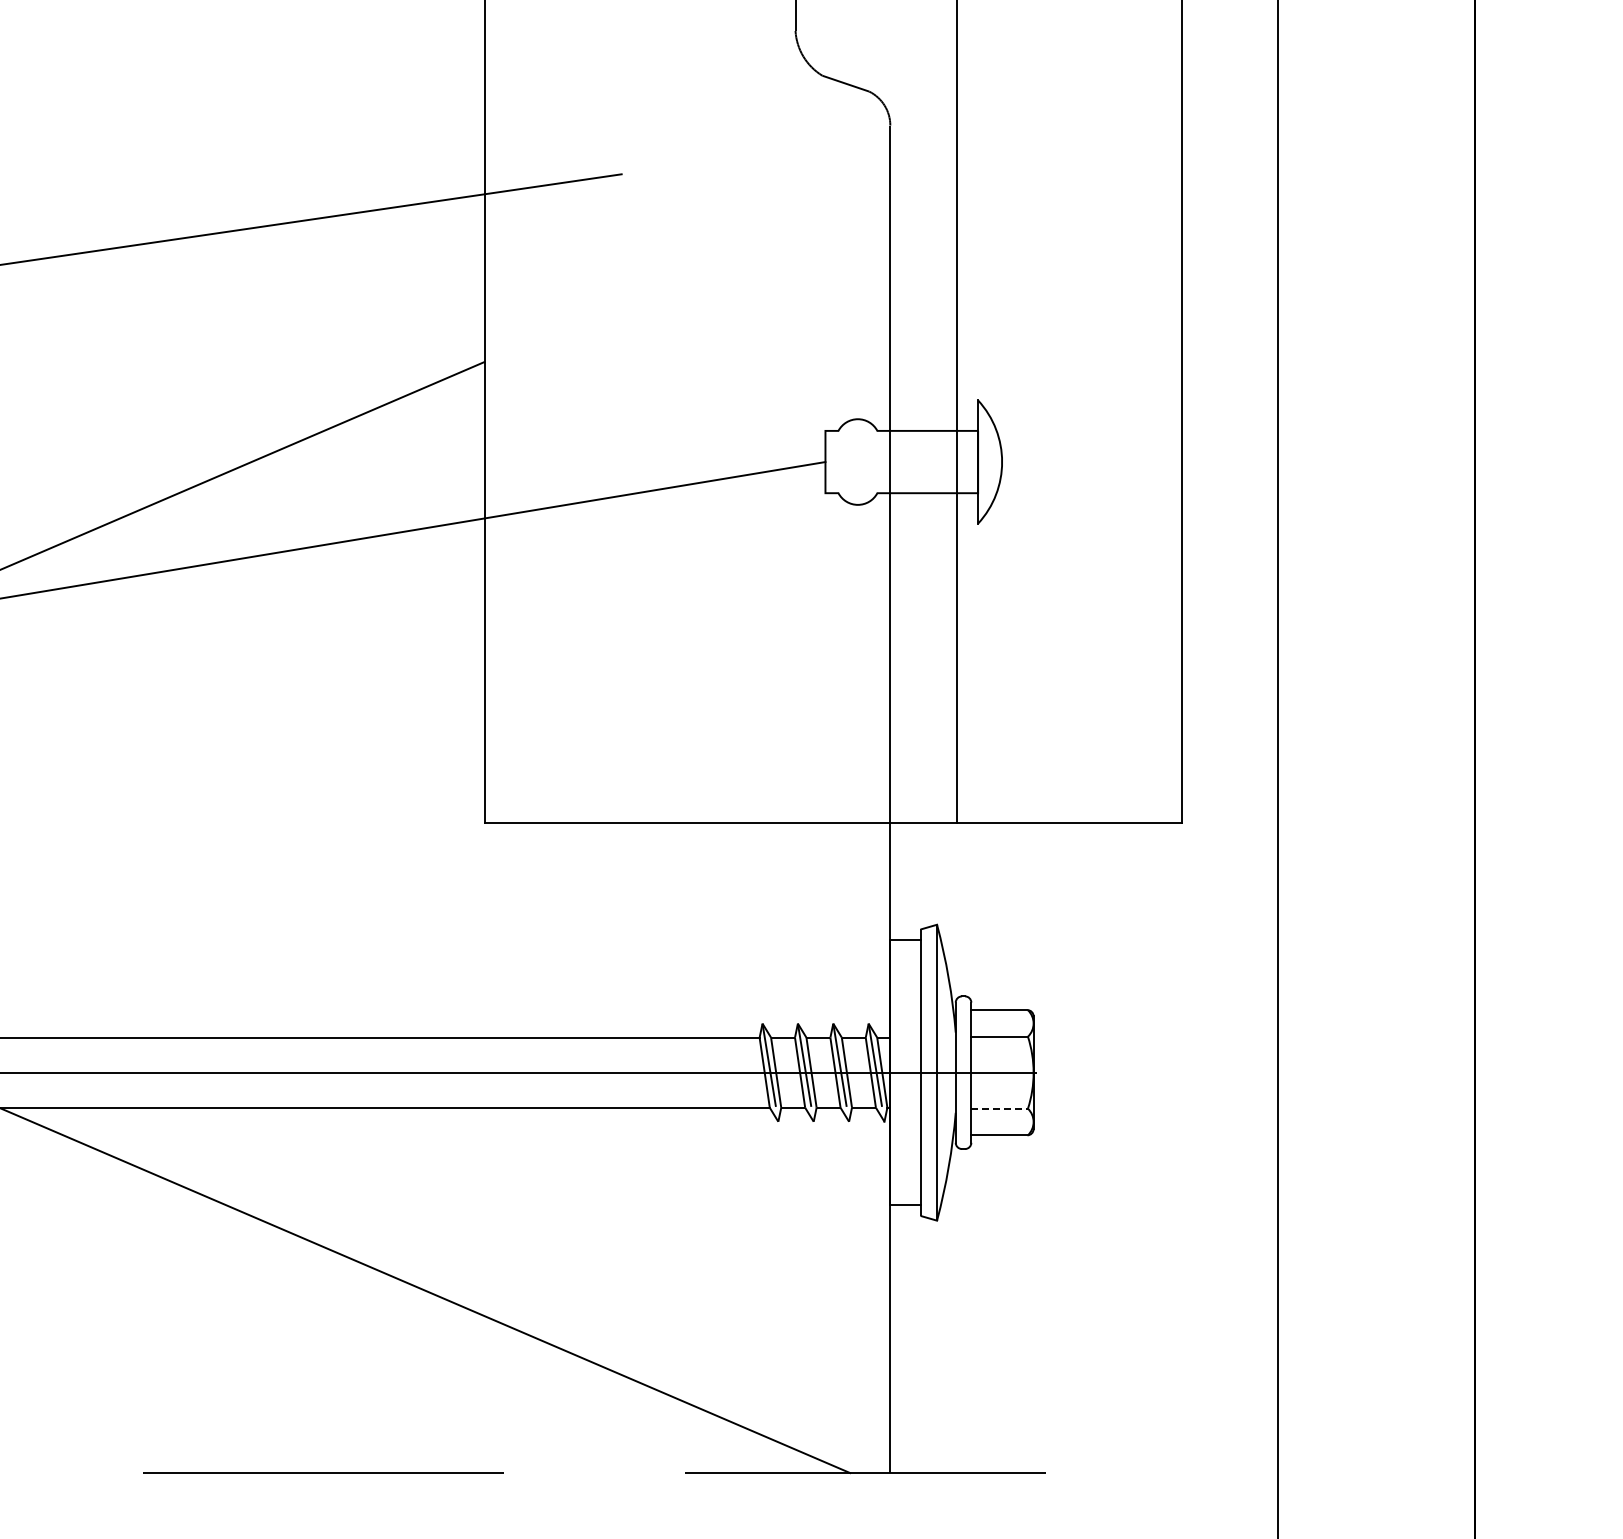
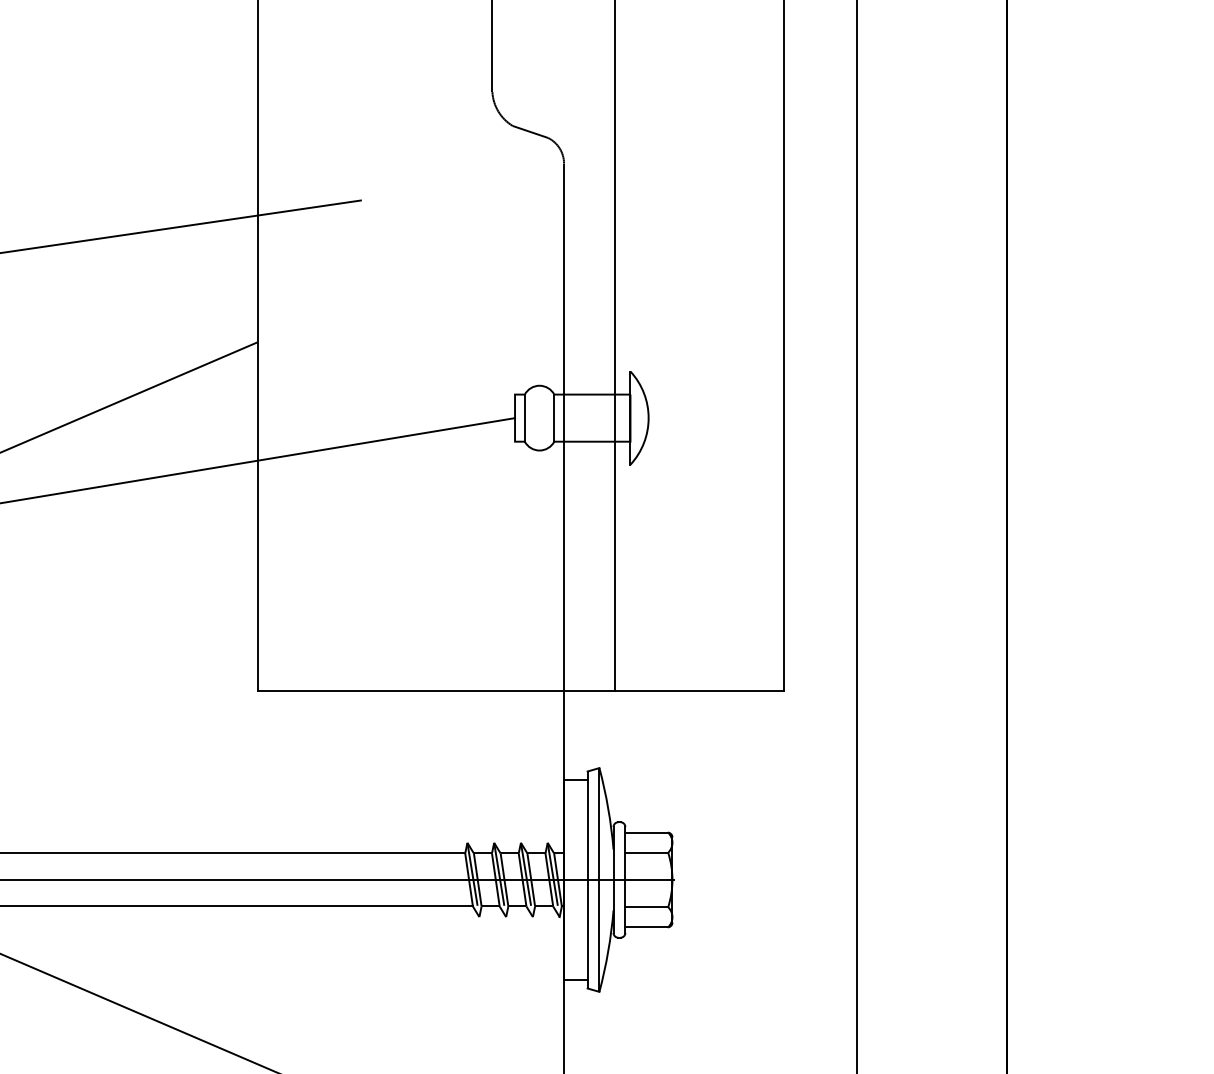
line: (838, 461) -> (524, 417), added
line: (877, 461) -> (554, 417), added
line: (1000, 1108) -> (647, 907), dashed -> solid

